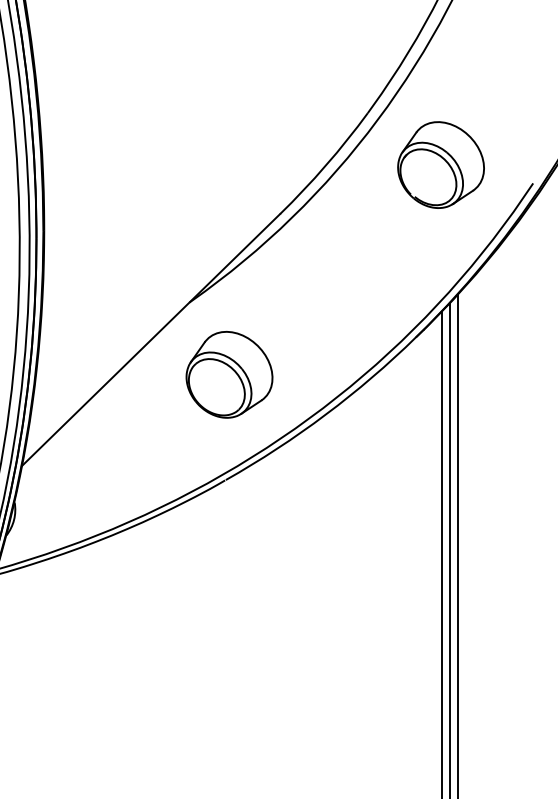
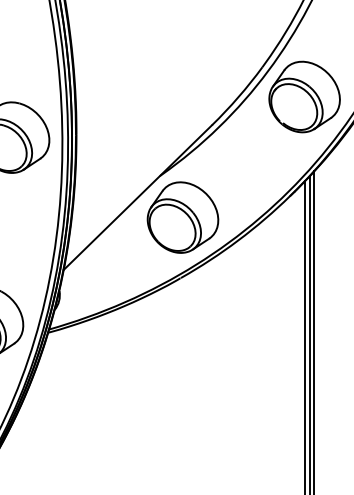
part: (440, 164) -> (304, 96), size x1.43
part: (228, 374) -> (182, 217), size x1.43

